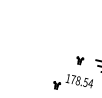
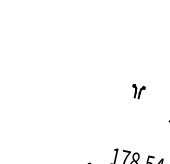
part: (80, 60) -> (139, 91), moved

